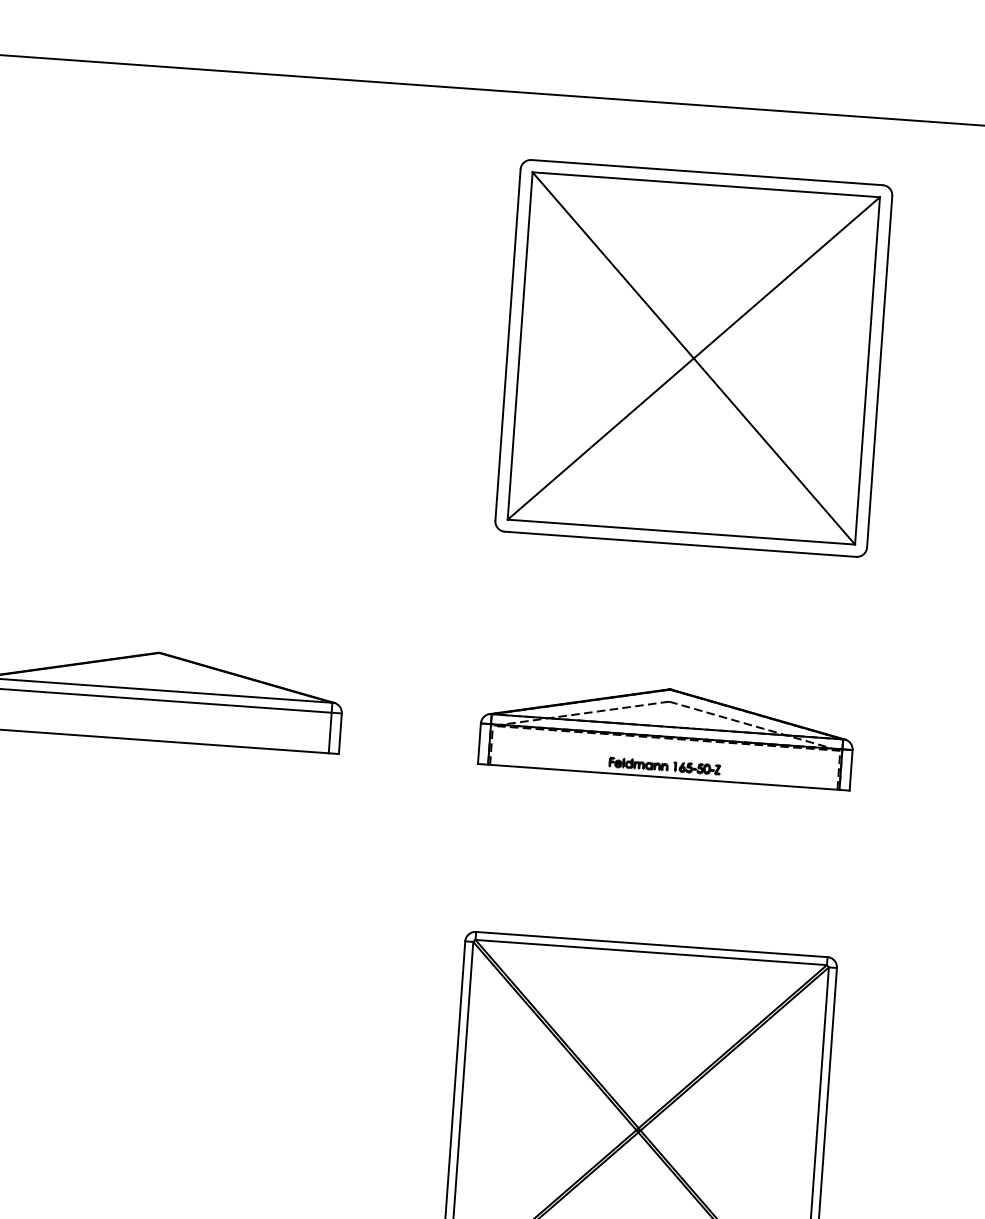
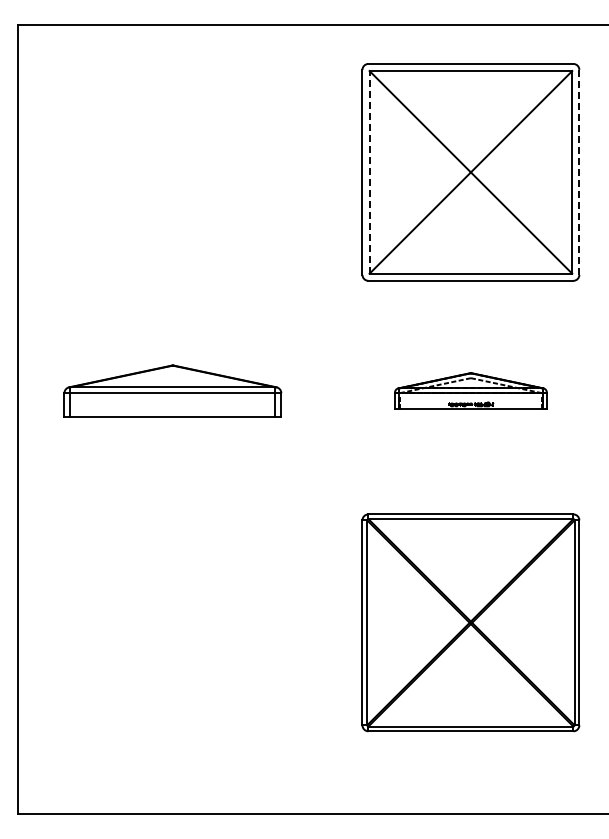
line: (520, 344) -> (369, 171), solid -> dashed
line: (879, 371) -> (579, 172), solid -> dashed
part: (666, 732) -> (470, 390), size x0.7

